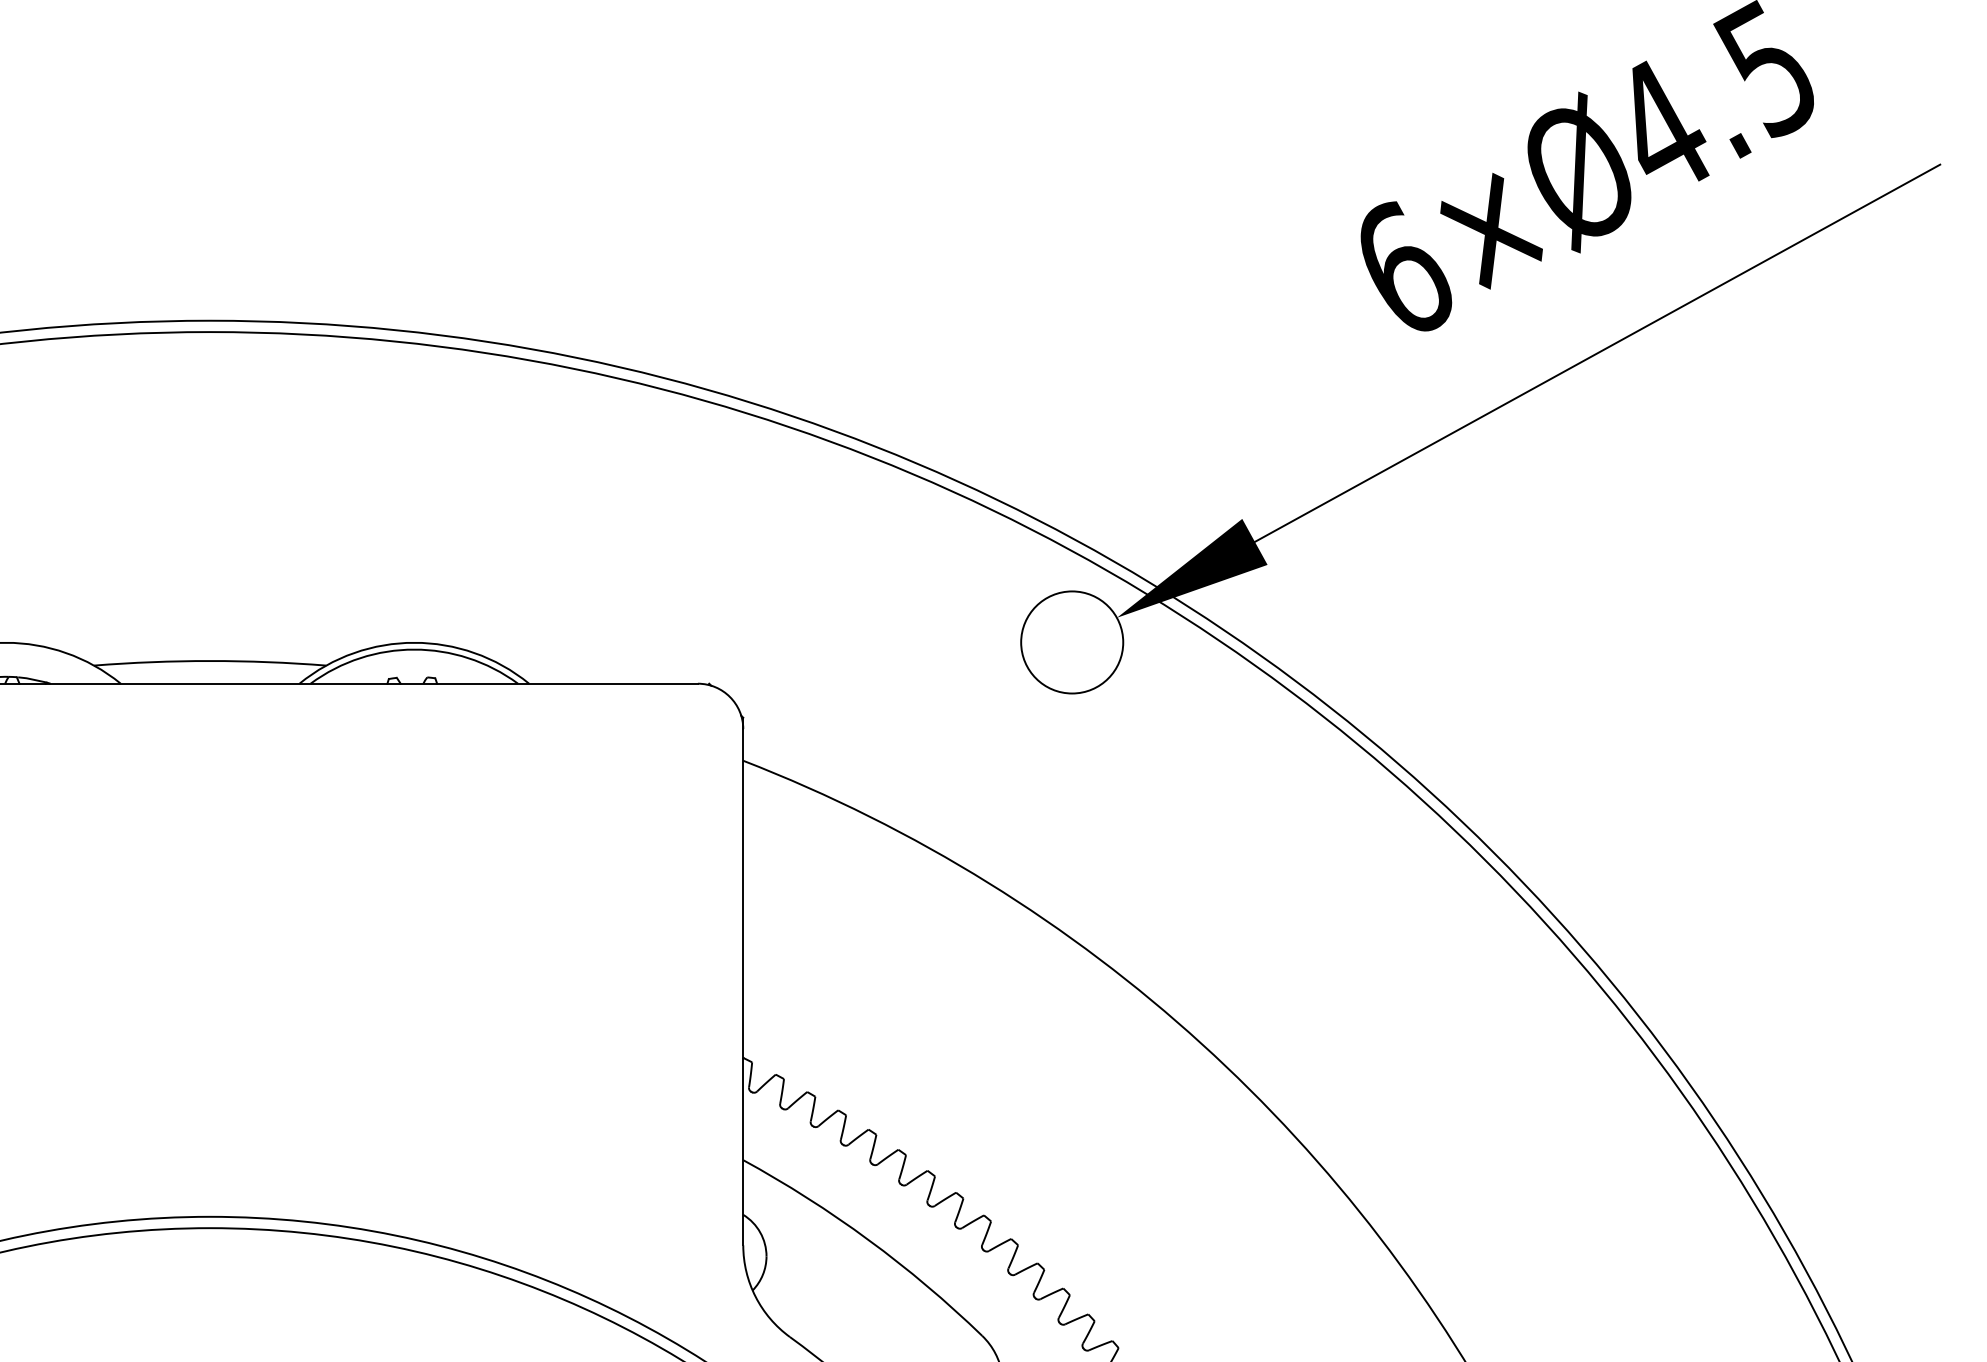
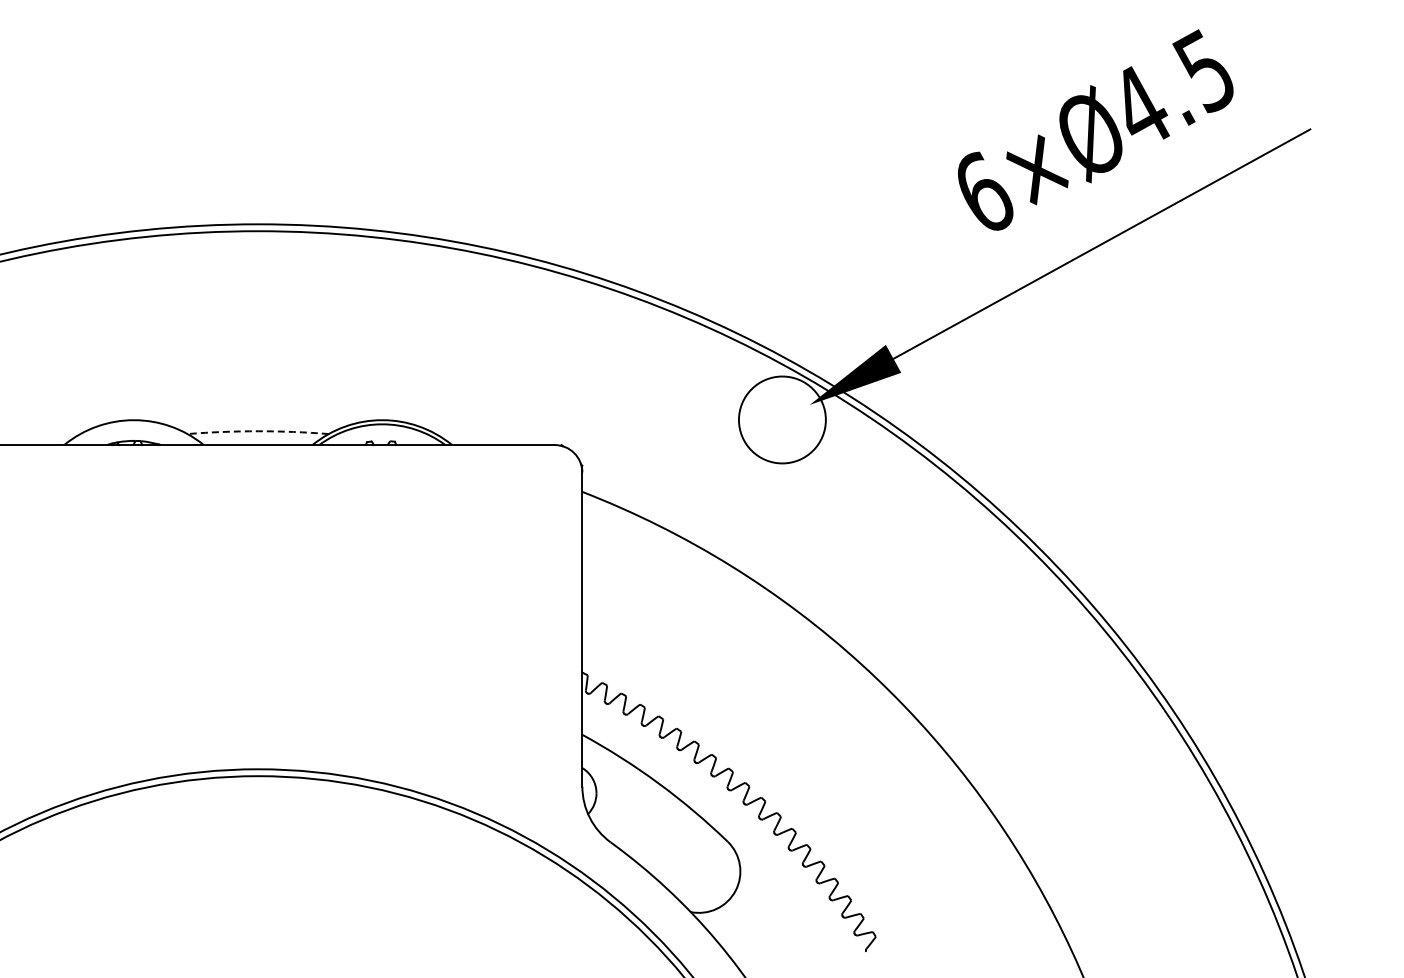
circle: (1072, 641) -> (782, 419), size x1.4
arc: (210, 661) -> (258, 431), solid -> dashed

